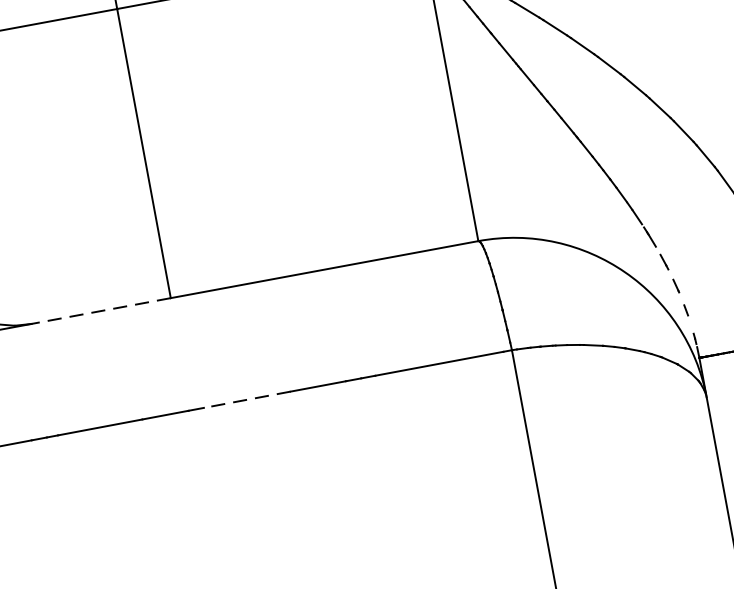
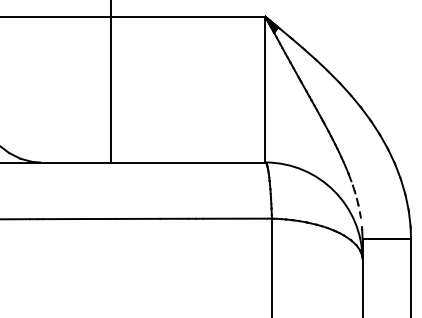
line: (99, 311) -> (74, 162), dashed -> solid
line: (246, 399) -> (138, 218), dashed -> solid

